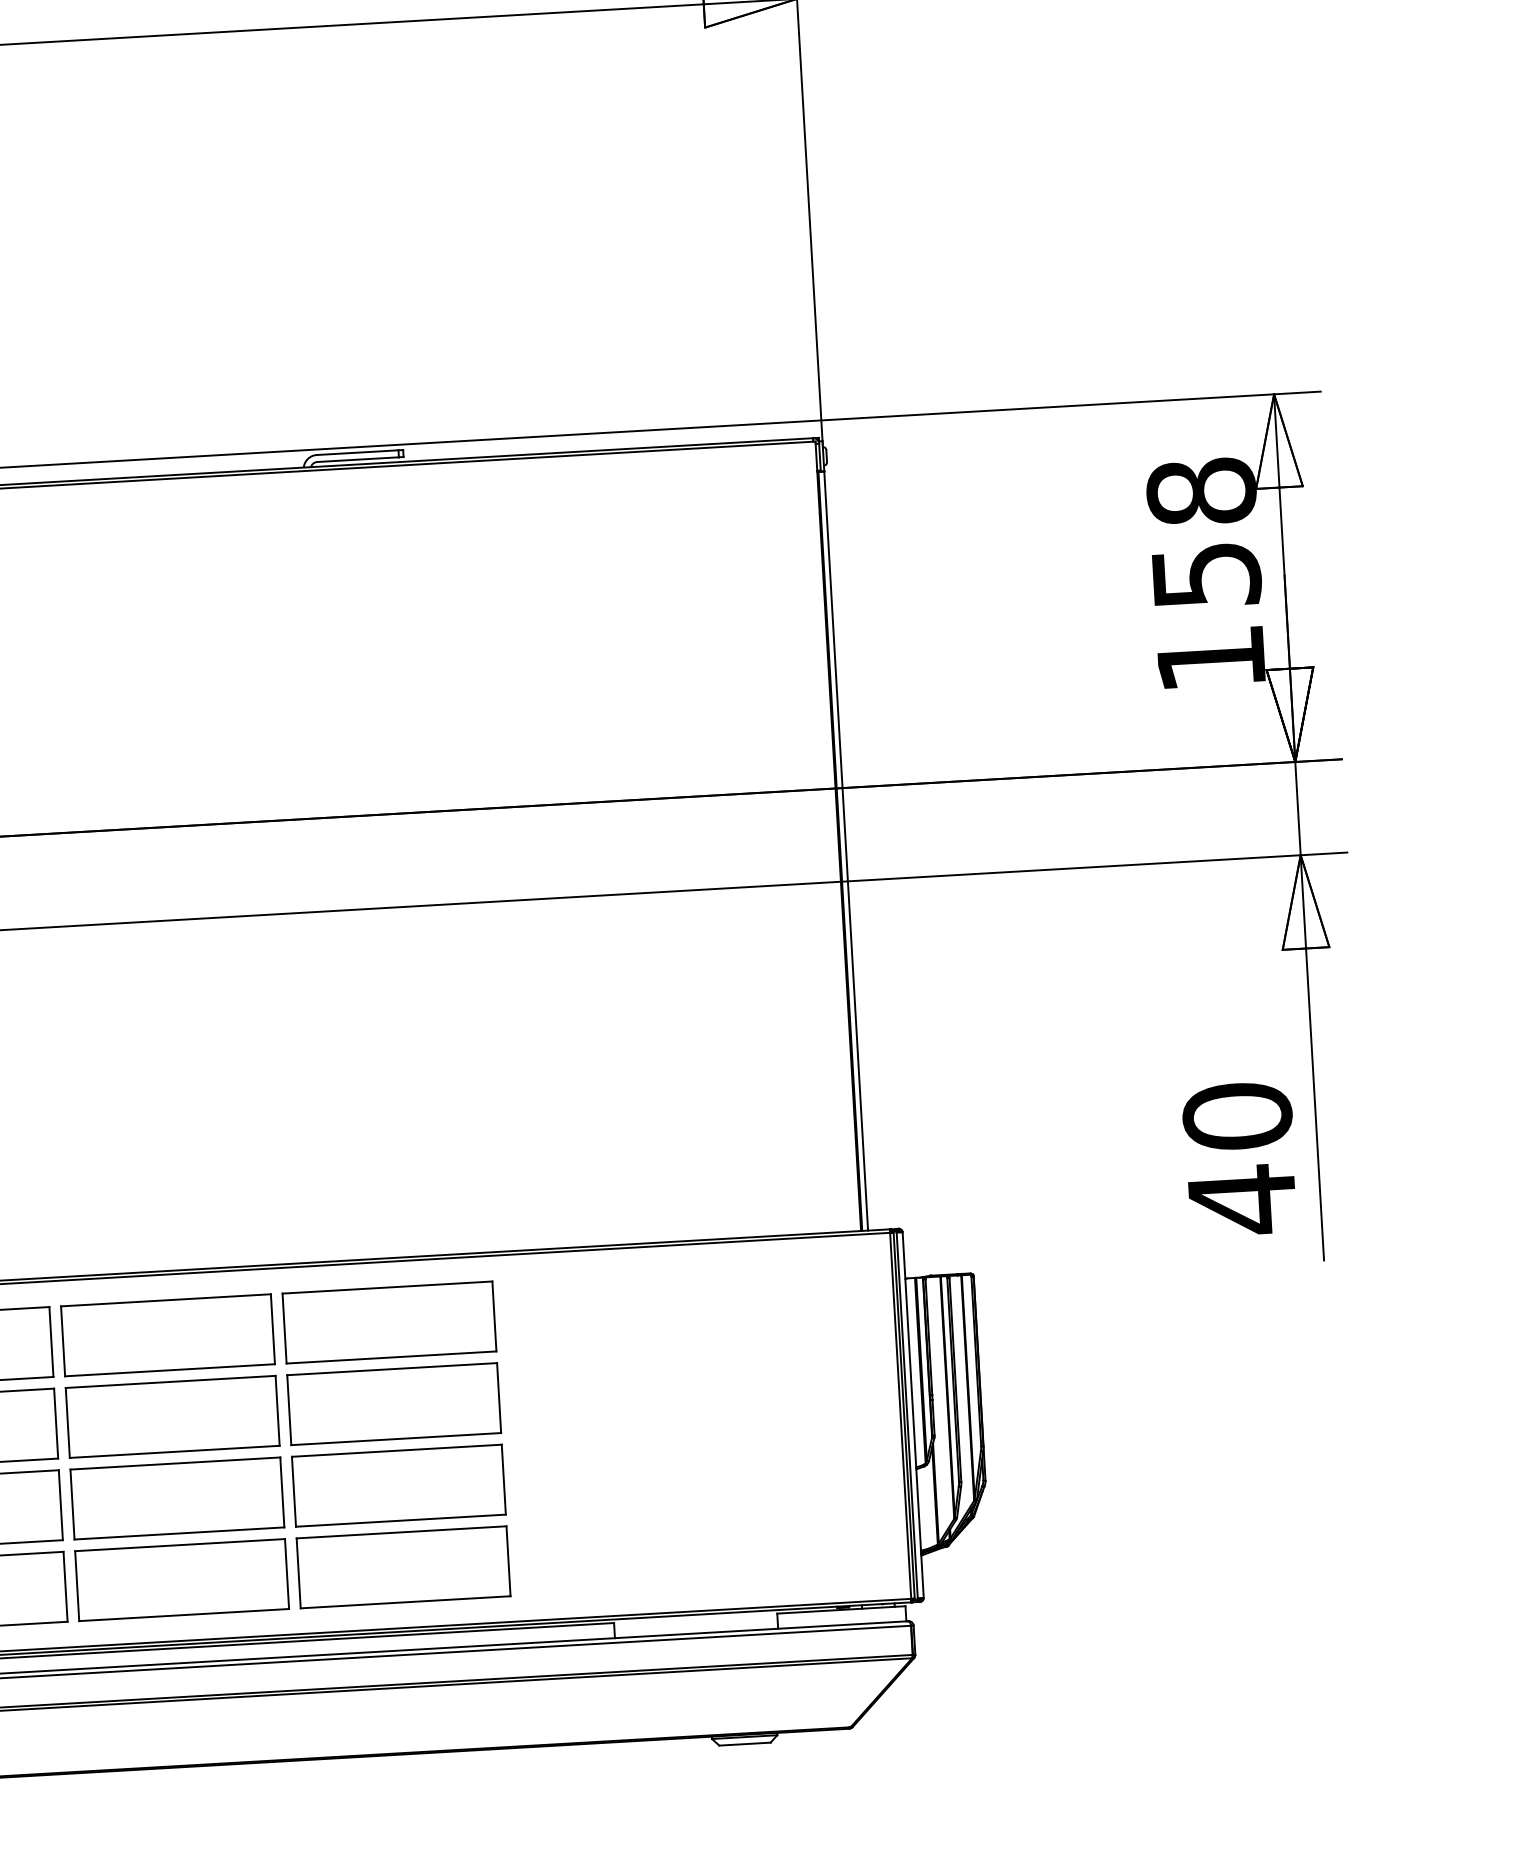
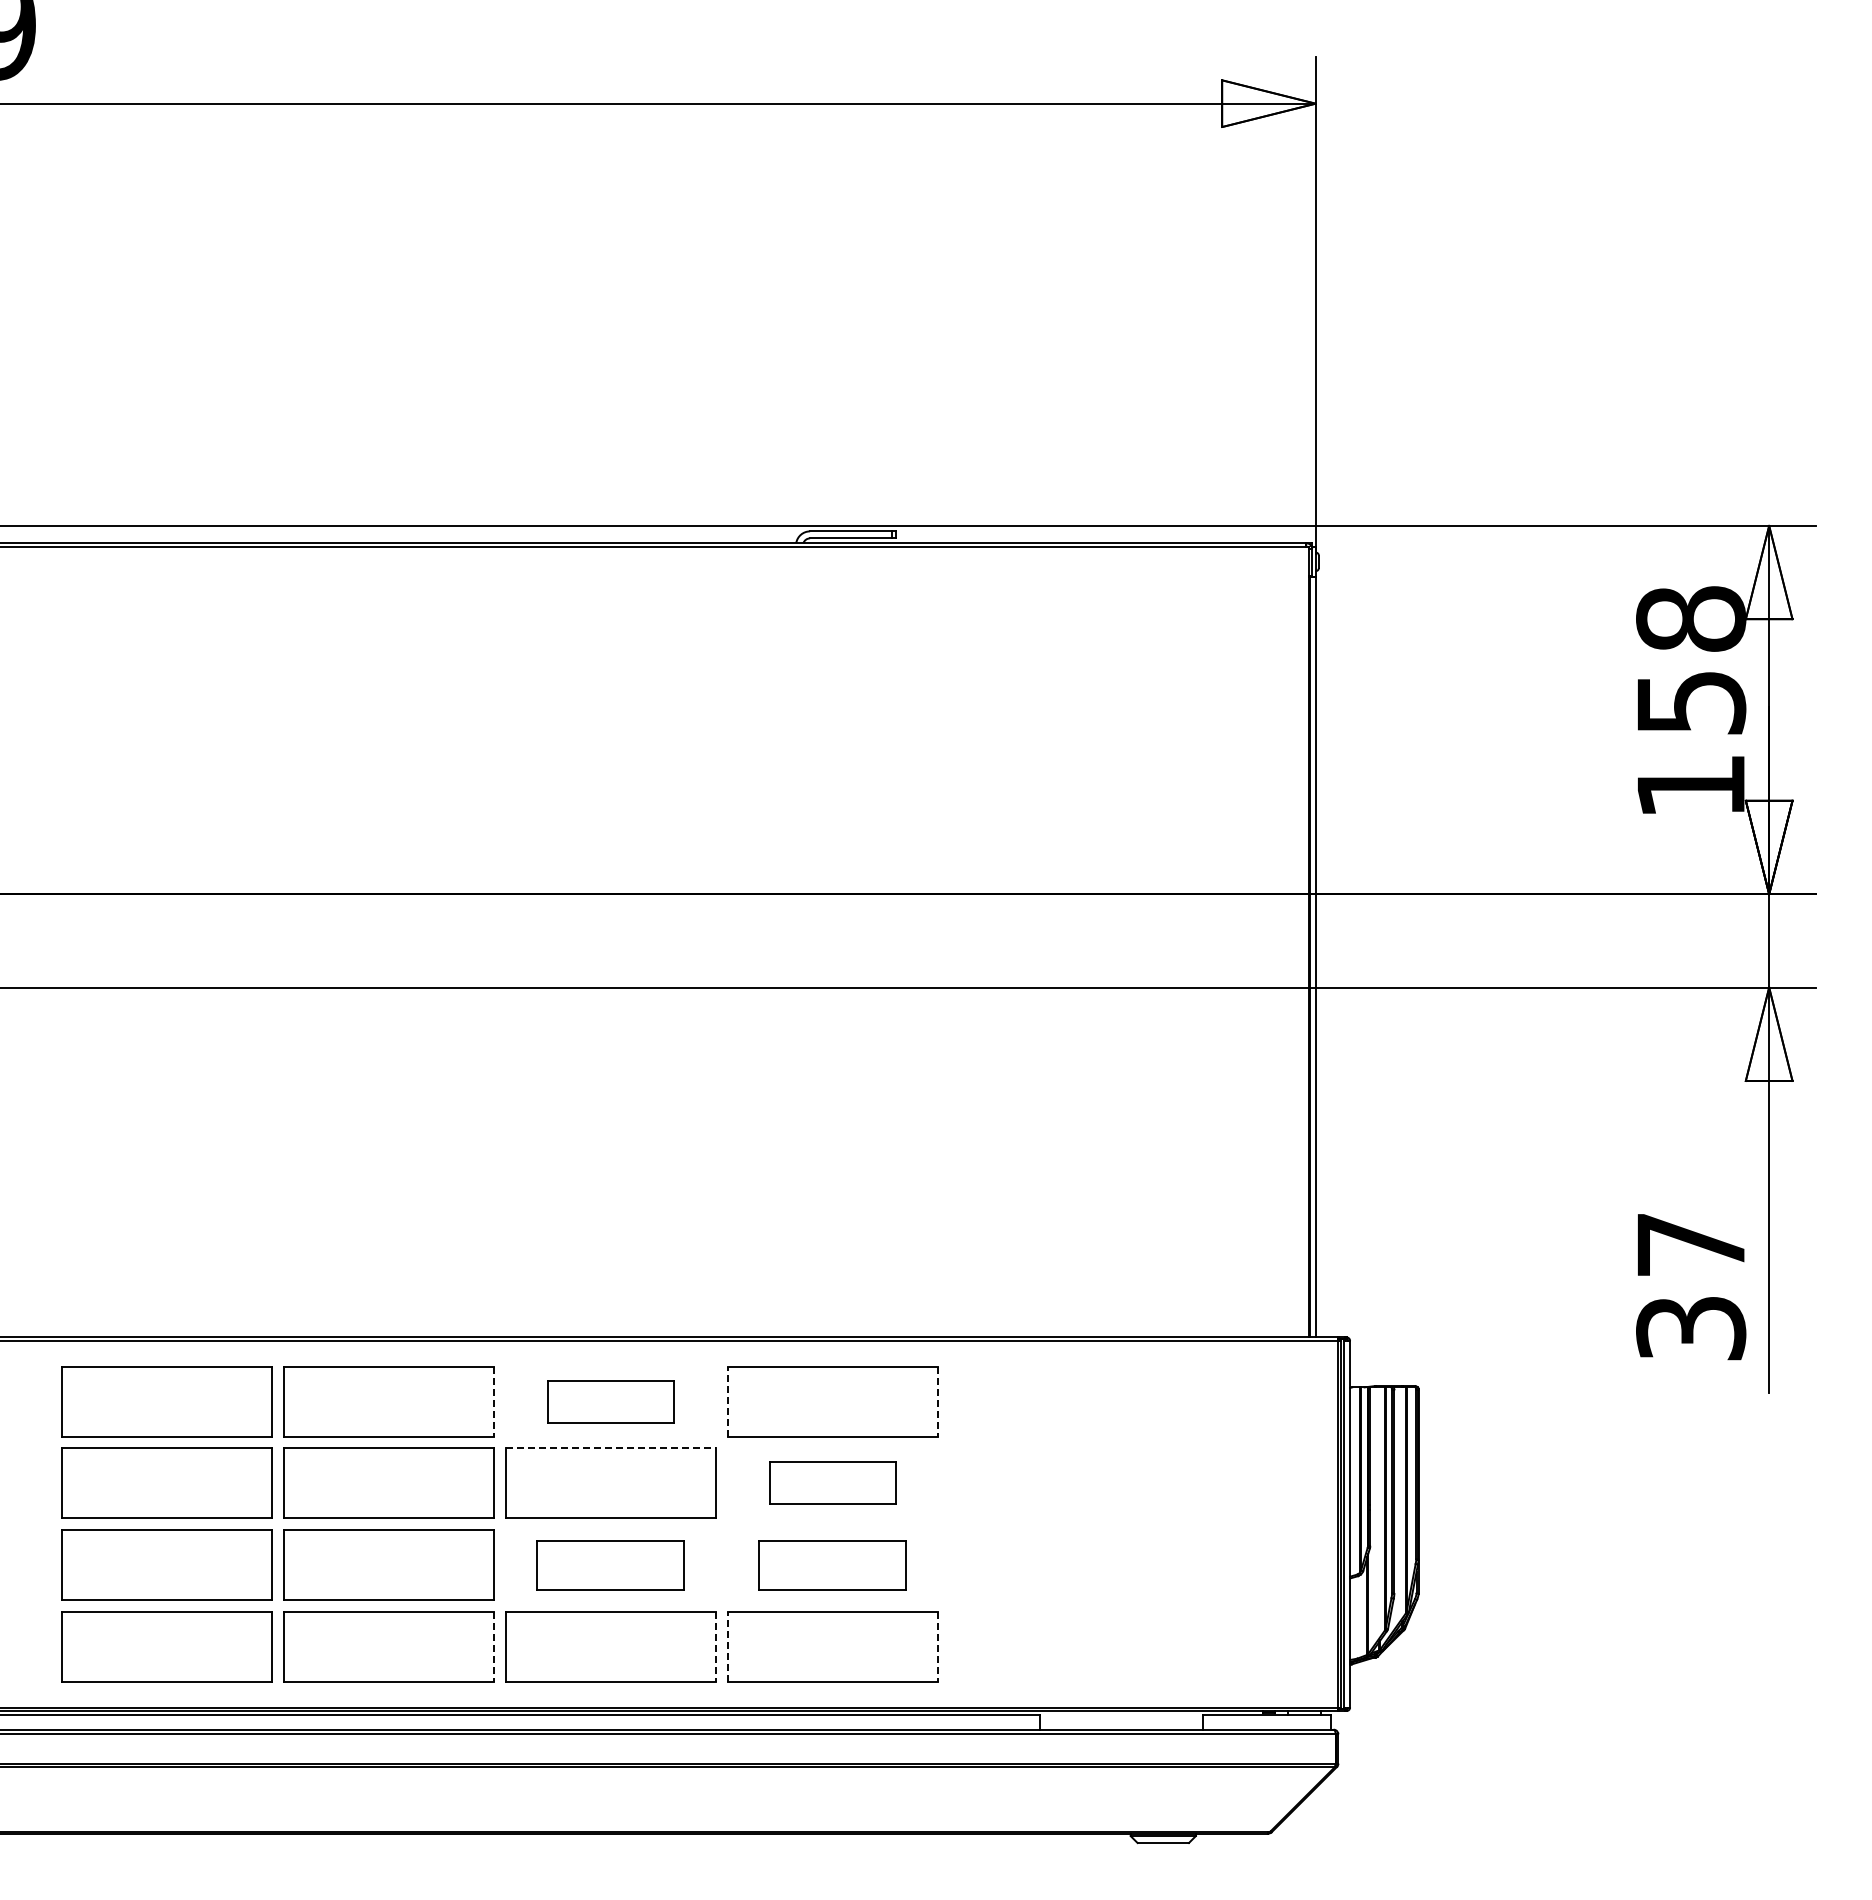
text: (1240, 1159) -> (1691, 1287), 40 -> 37
line: (494, 1317) -> (937, 1402), solid -> dashed
line: (284, 1328) -> (727, 1401), solid -> dashed
part: (167, 1335) -> (610, 1401), size x0.6
line: (51, 1342) -> (493, 1402), solid -> dashed
line: (171, 1382) -> (611, 1448), solid -> dashed
part: (394, 1403) -> (832, 1482), size x0.6
part: (398, 1485) -> (832, 1564), size x0.7
part: (177, 1497) -> (610, 1564), size x0.7
line: (508, 1561) -> (937, 1647), solid -> dashed
line: (298, 1573) -> (727, 1646), solid -> dashed
line: (286, 1574) -> (715, 1647), solid -> dashed
line: (65, 1587) -> (493, 1647), solid -> dashed

